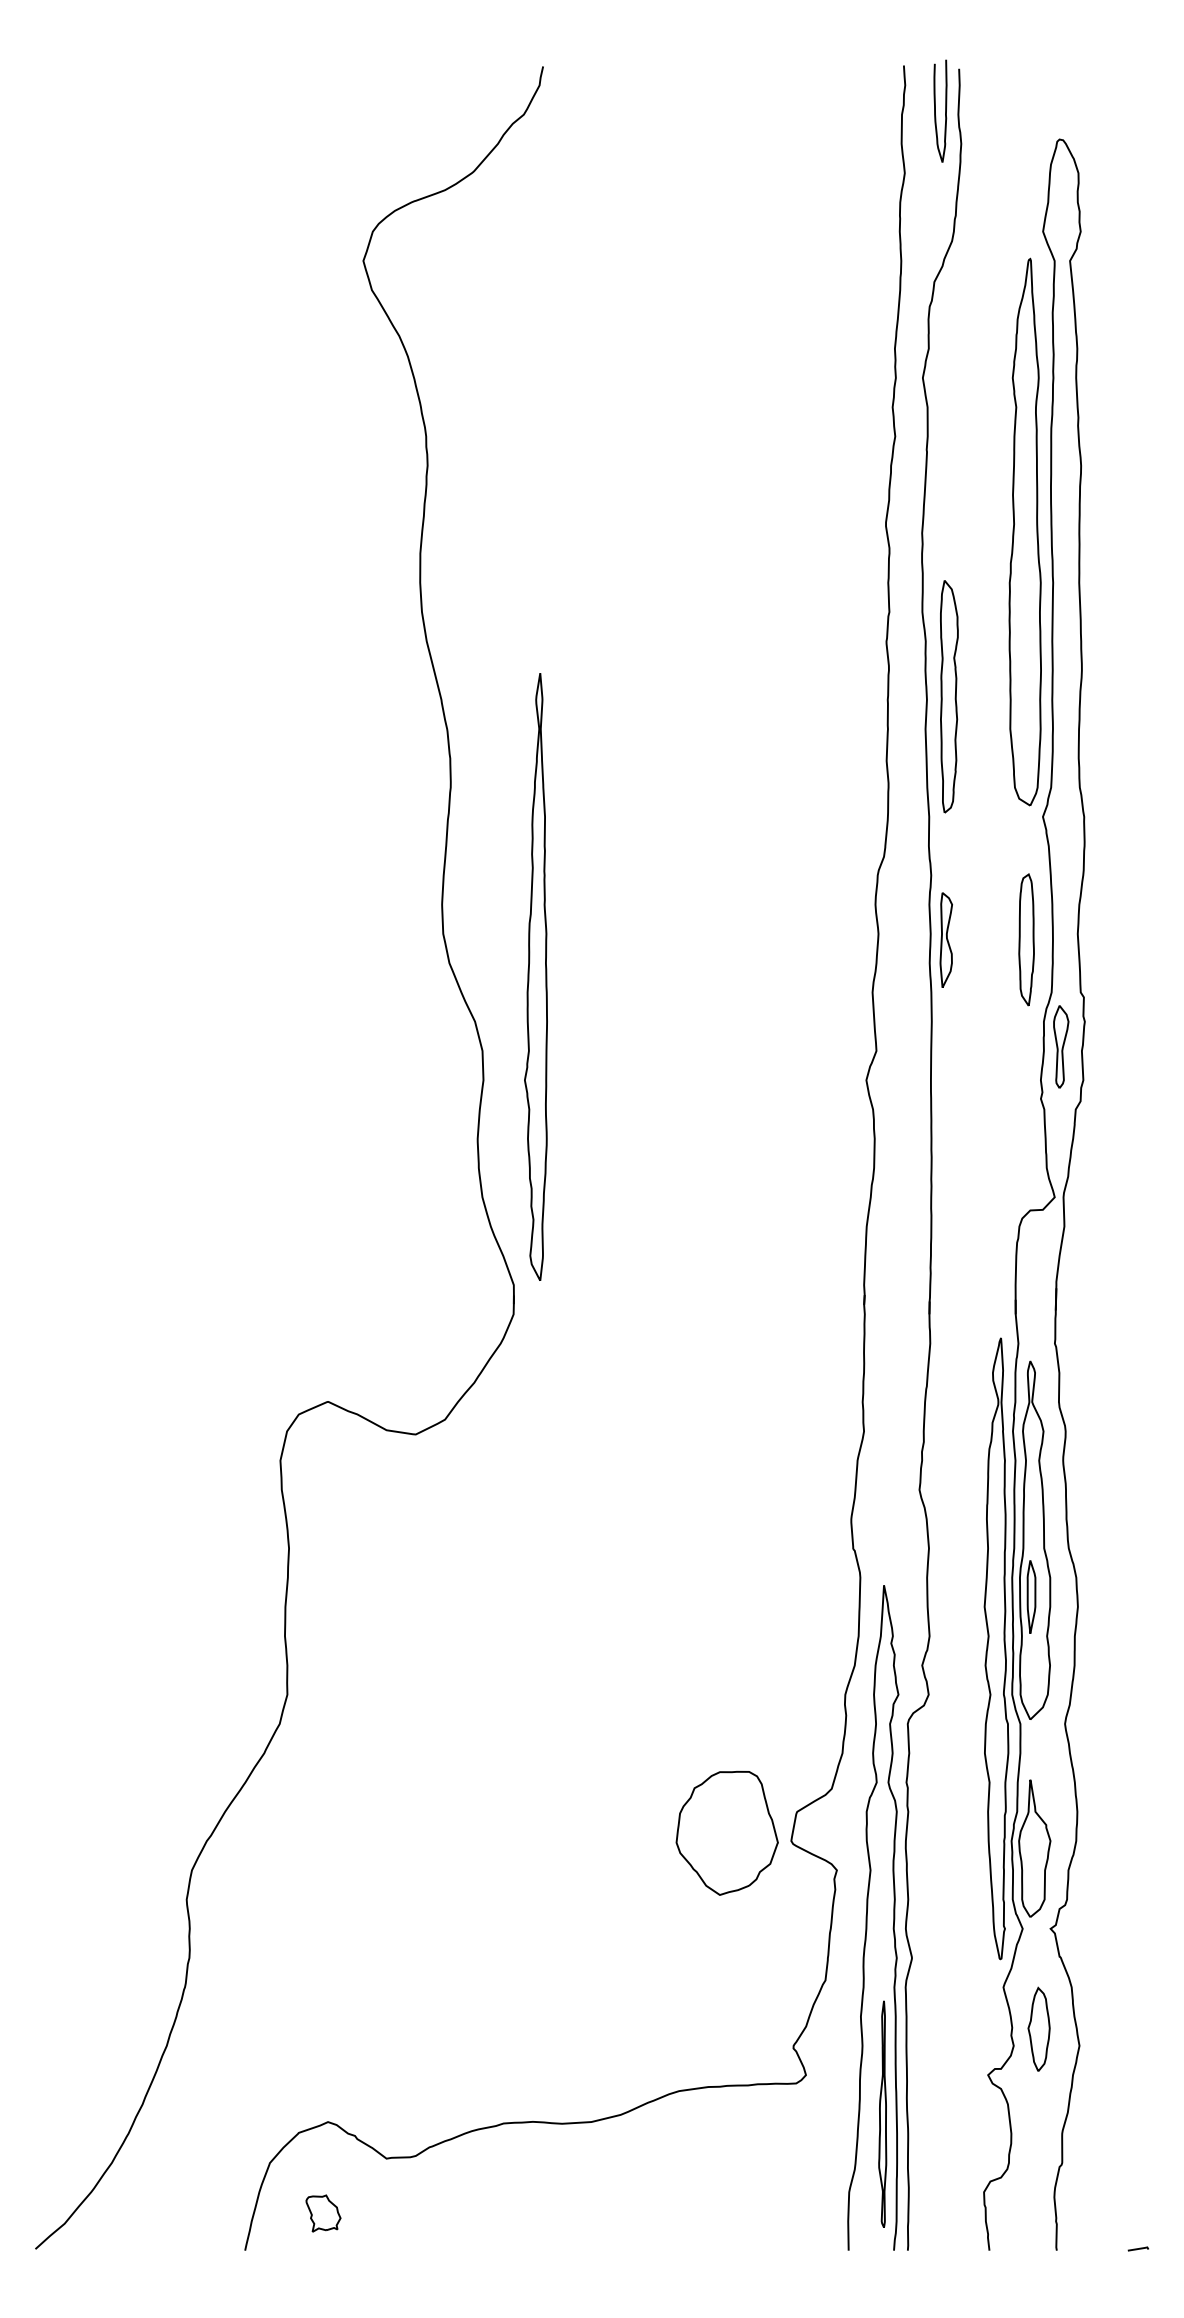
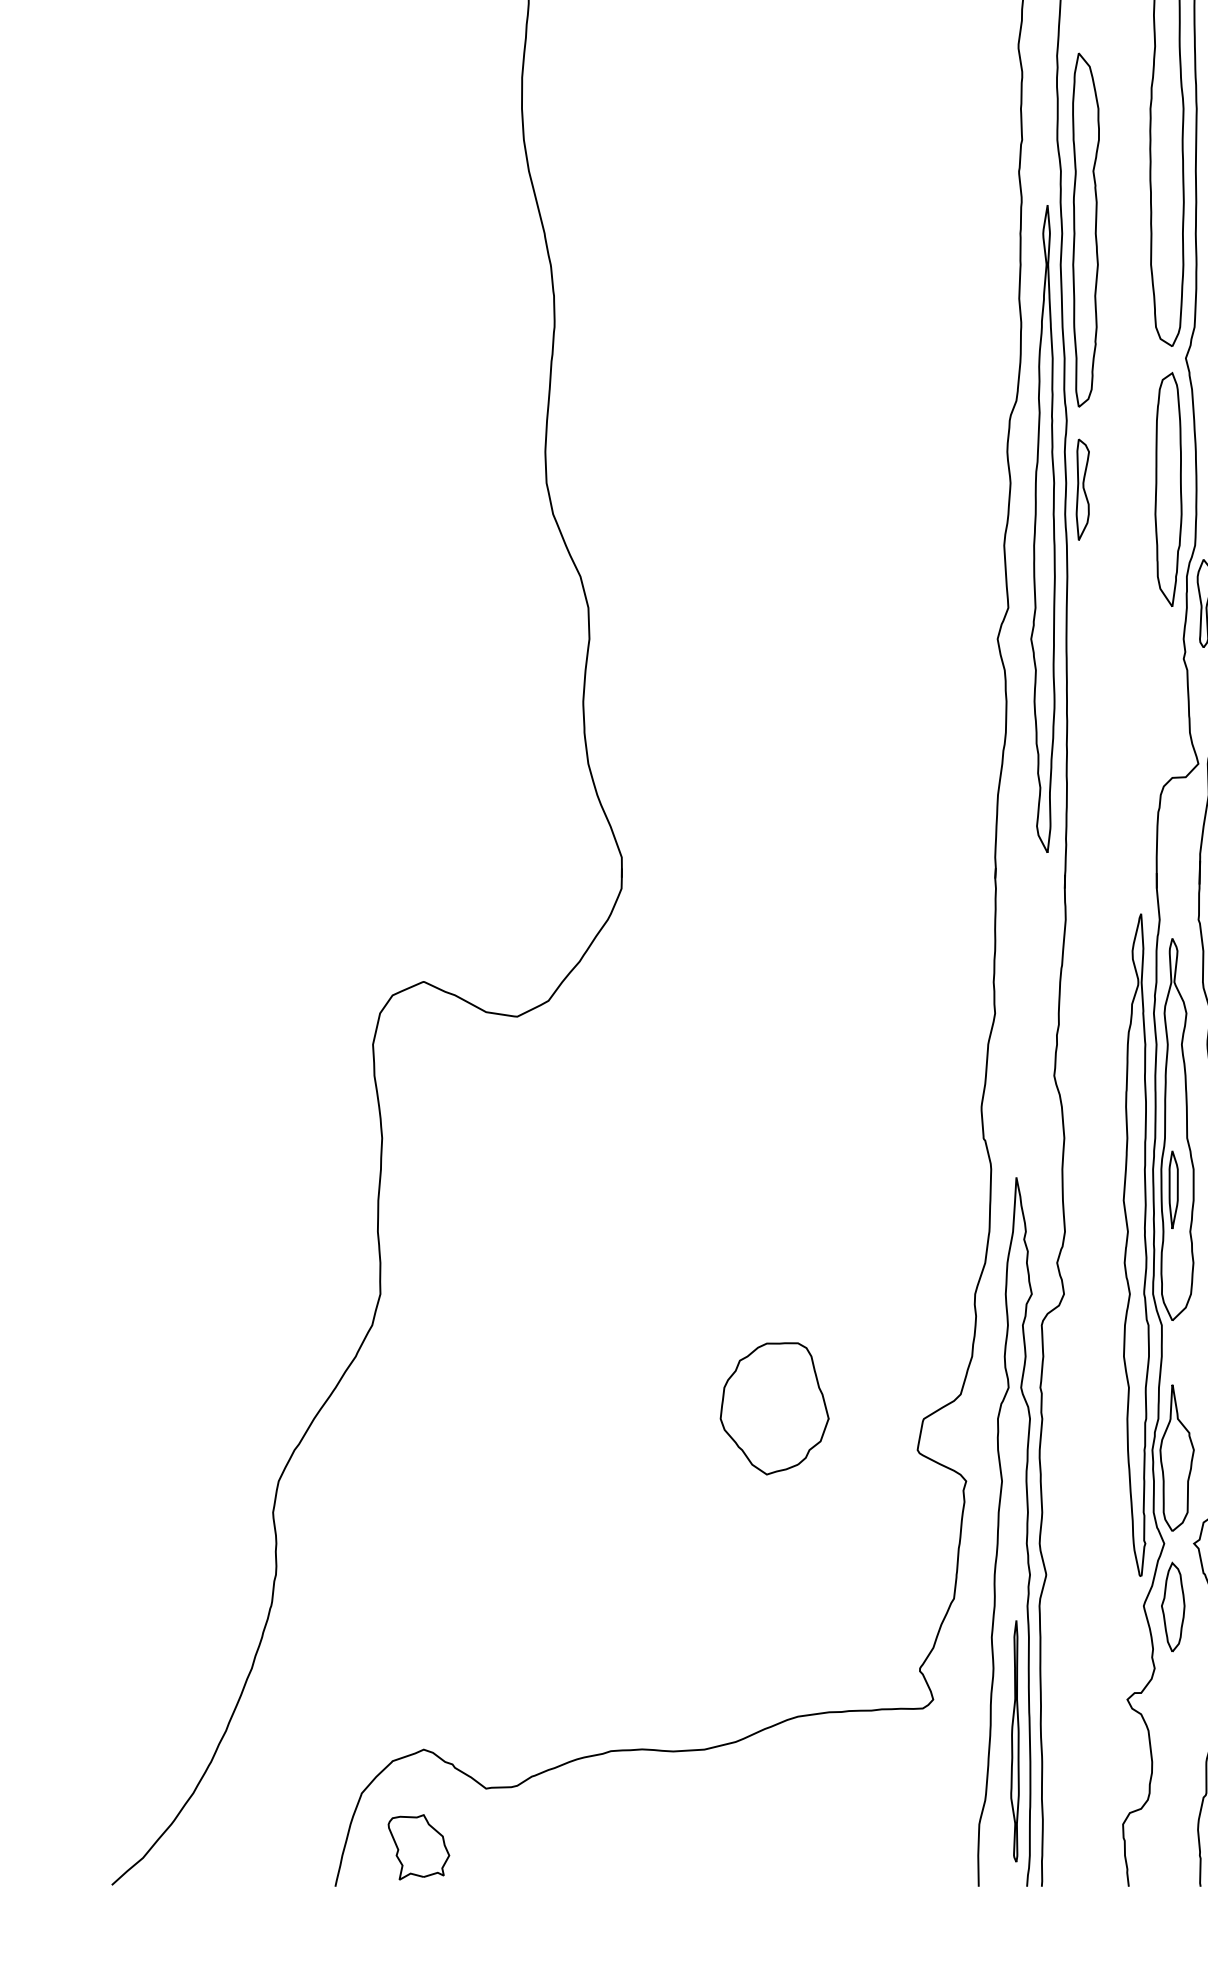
part: (949, 696) -> (1086, 229), size x1.43
part: (1026, 939) -> (1168, 489), size x1.67
part: (535, 976) -> (1042, 528), moved
part: (726, 1832) -> (773, 1407), moved
part: (1038, 2028) -> (1172, 1606), moved
part: (323, 2213) -> (418, 1847), size x1.67

